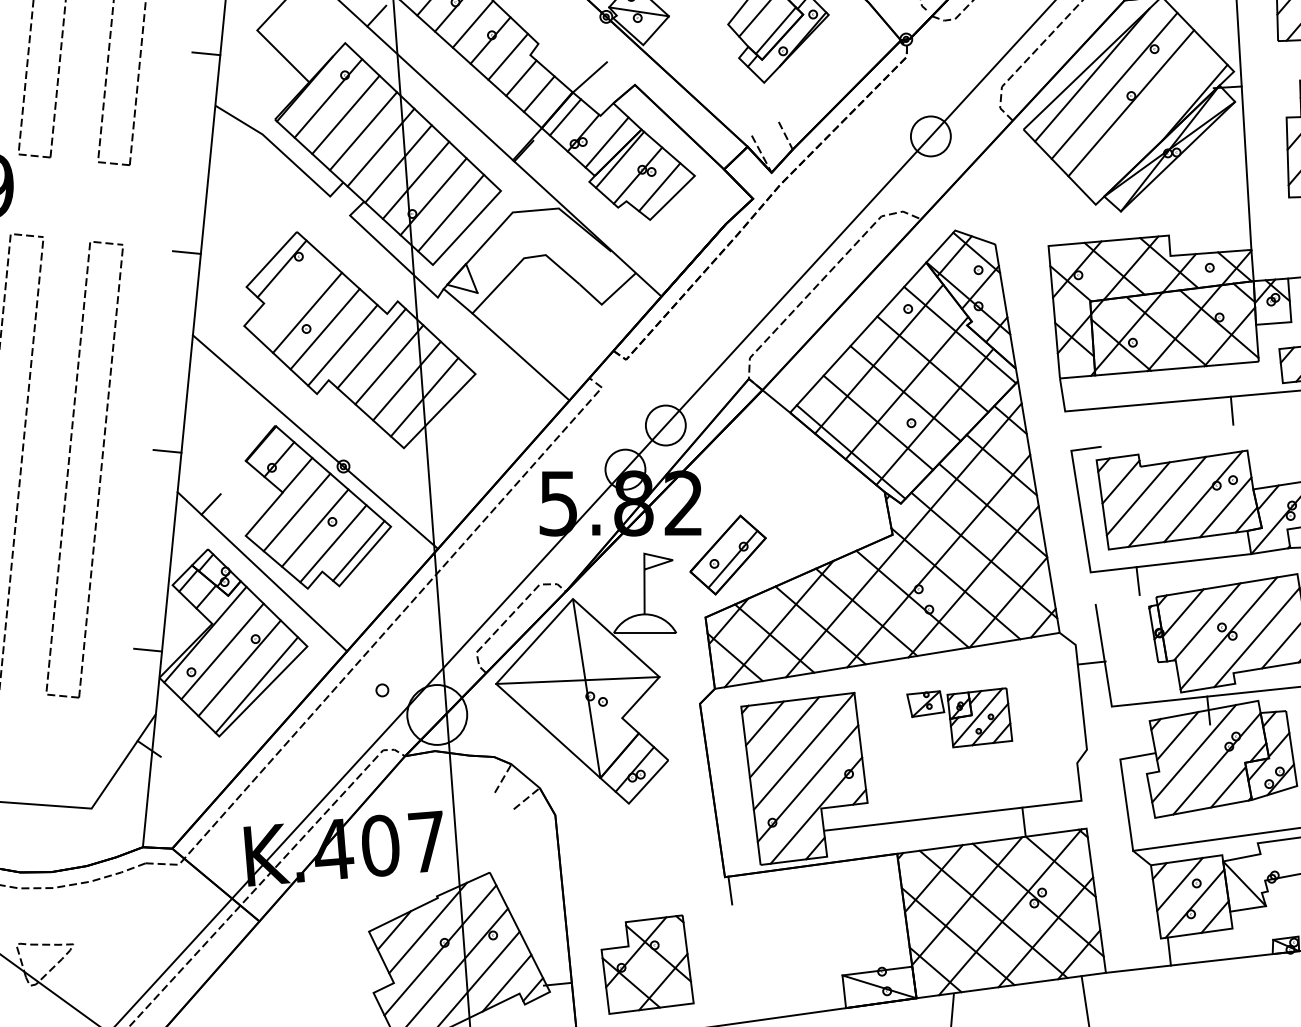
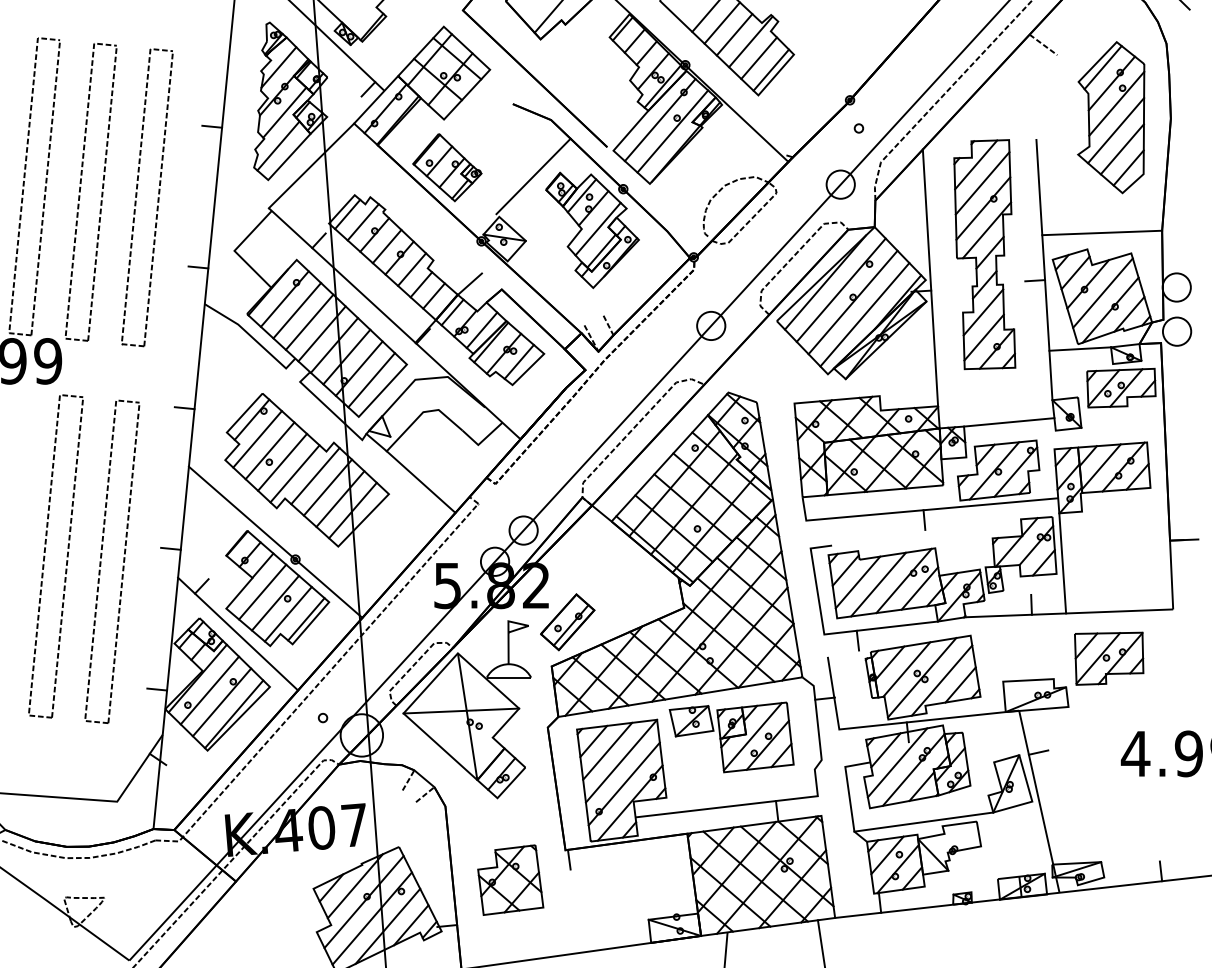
line: (1147, 120) -> (864, 314), added
line: (289, 296) -> (257, 439), added
part: (959, 717) -> (731, 737), size x1.67
part: (647, 963) -> (510, 879), moved

